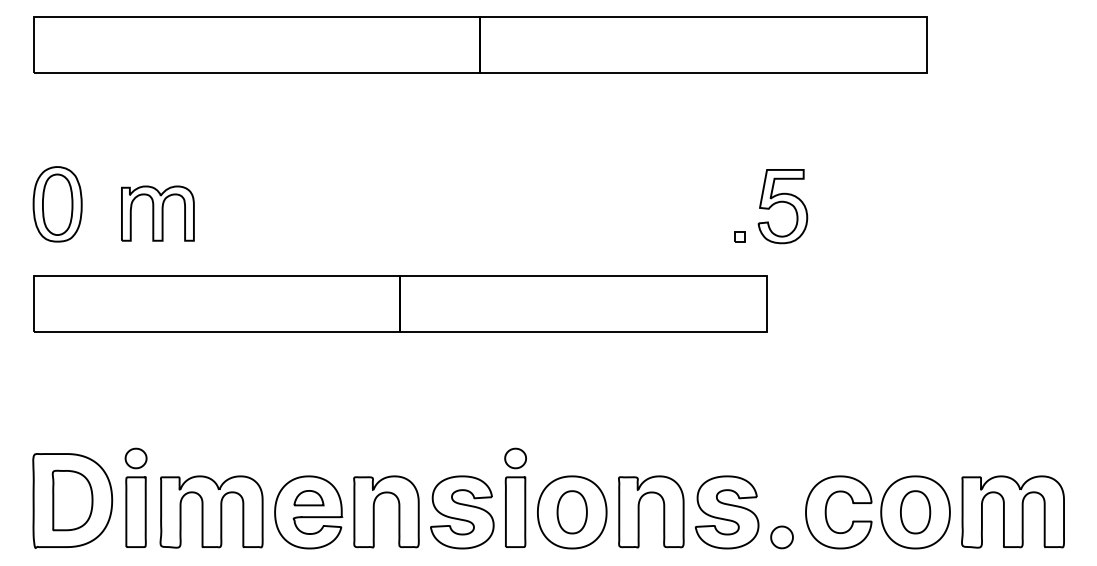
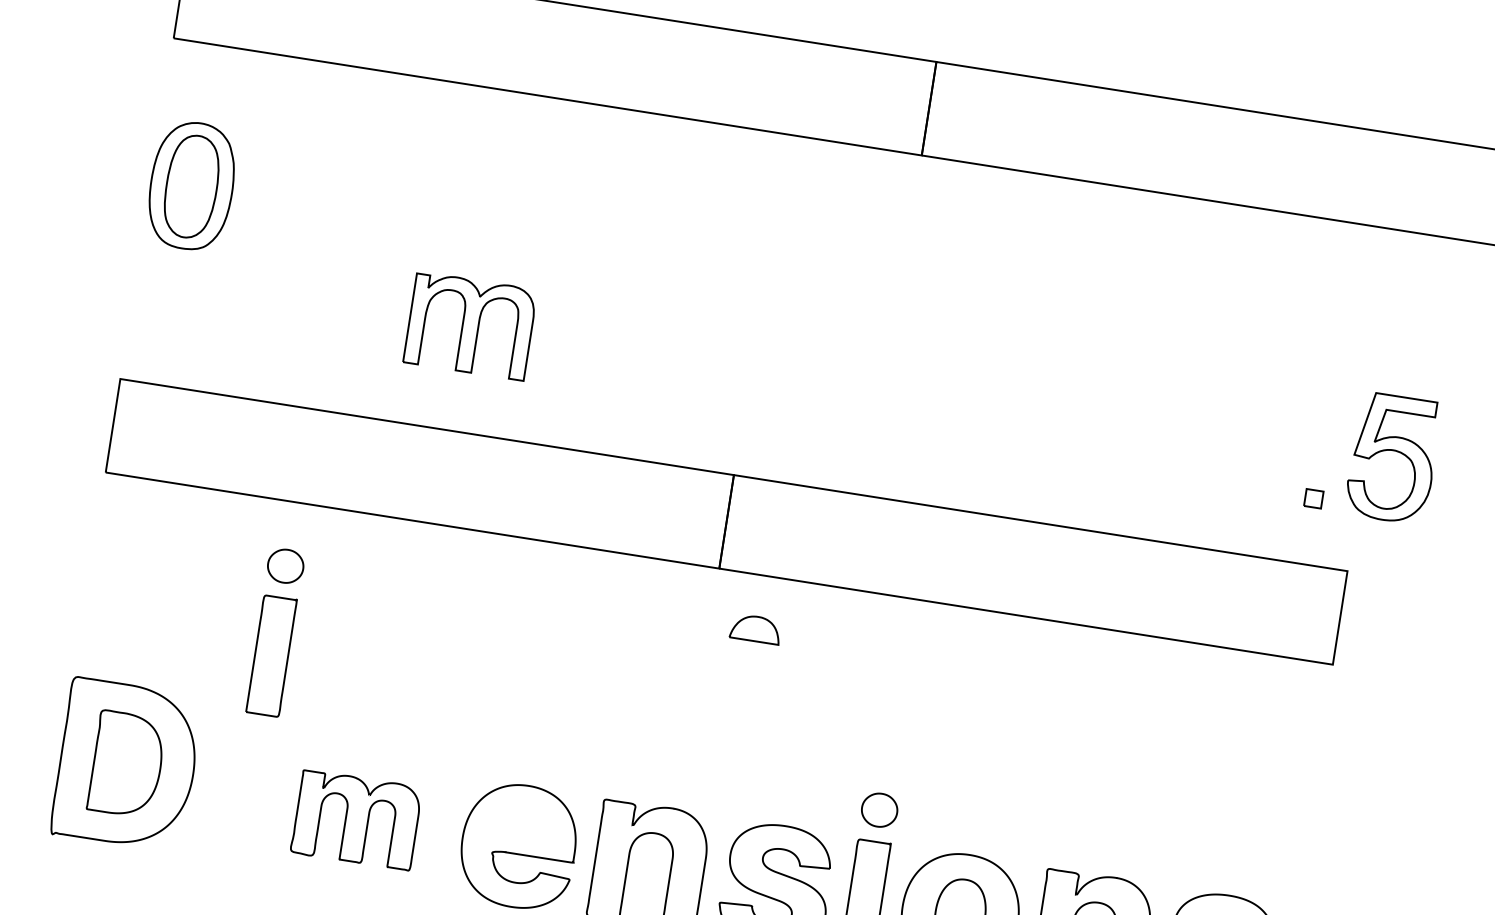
part: (57, 204) -> (191, 186), moved
part: (157, 213) -> (469, 325), moved
part: (135, 497) -> (274, 631), moved
part: (308, 498) -> (755, 629), moved
part: (211, 511) -> (356, 819), size x0.7

